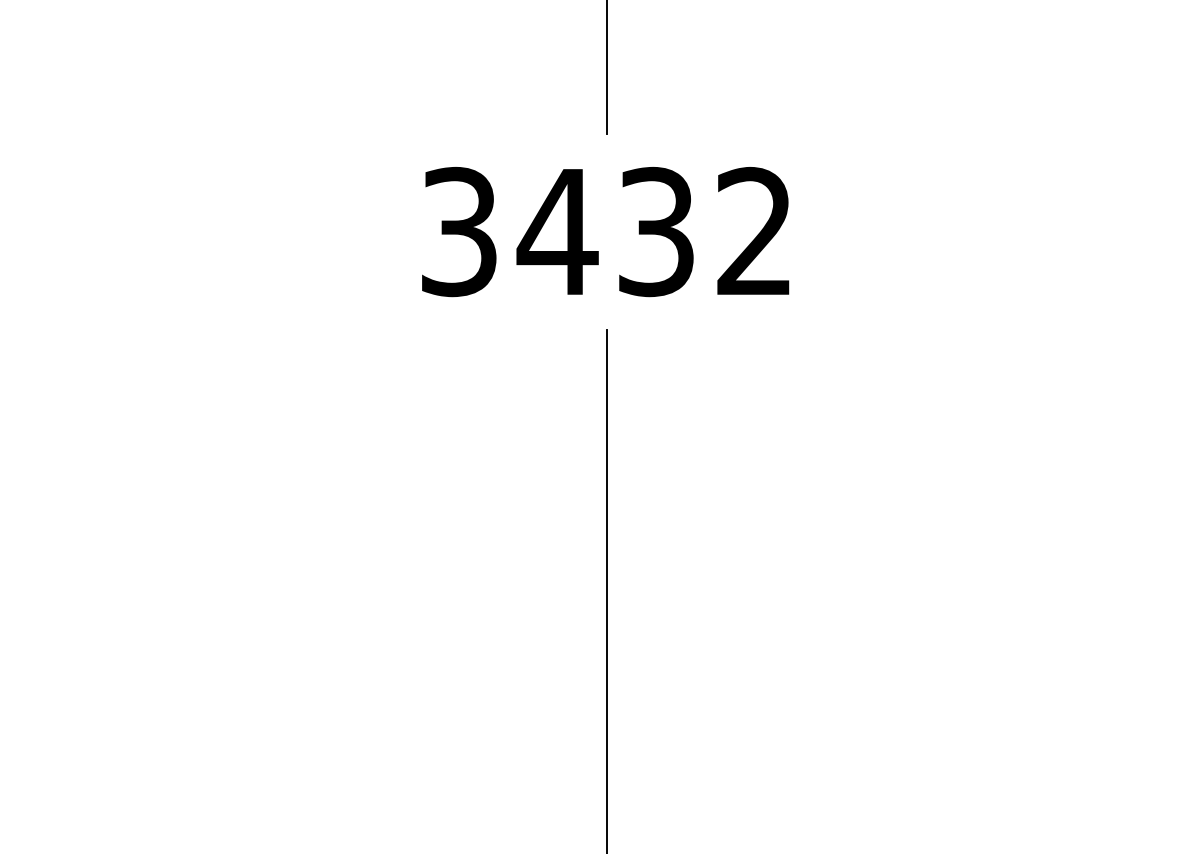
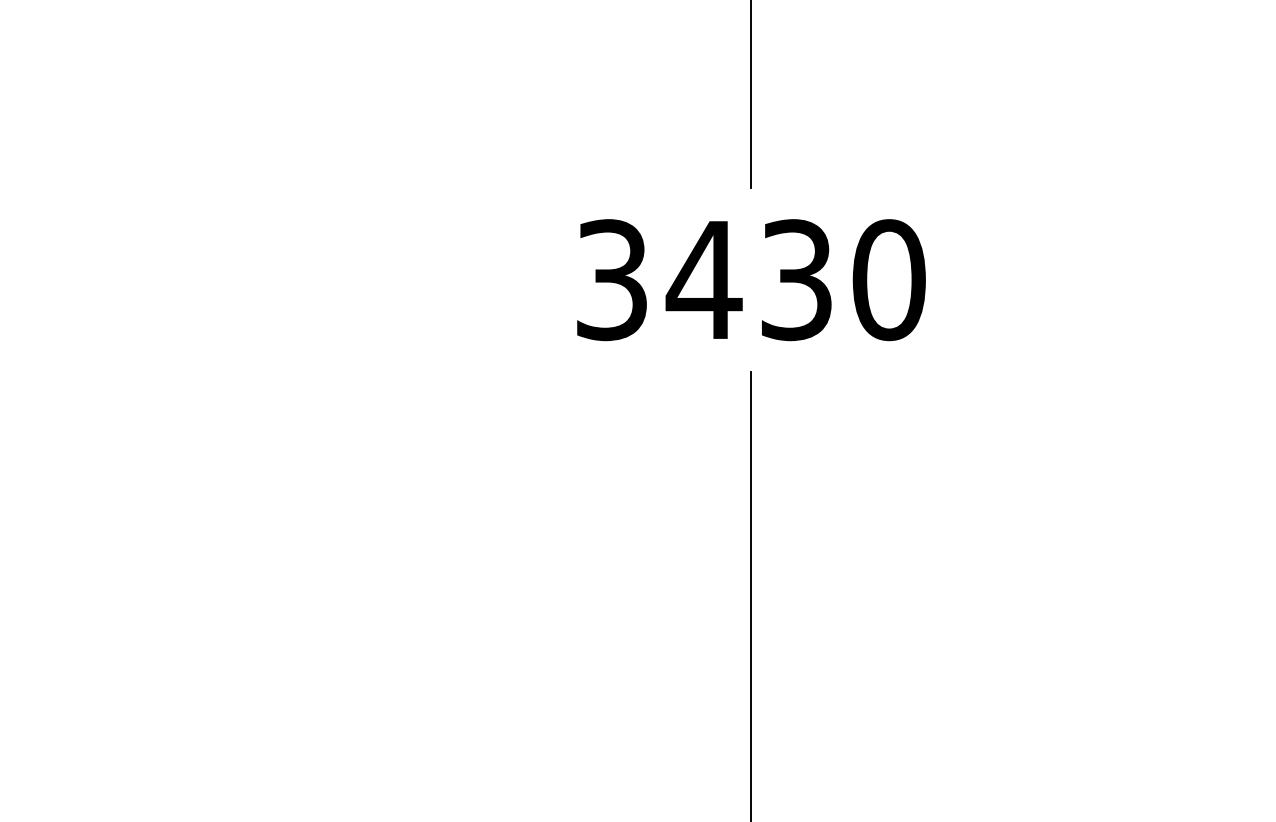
text: (754, 232) -> (888, 280), 3432 -> 3430

